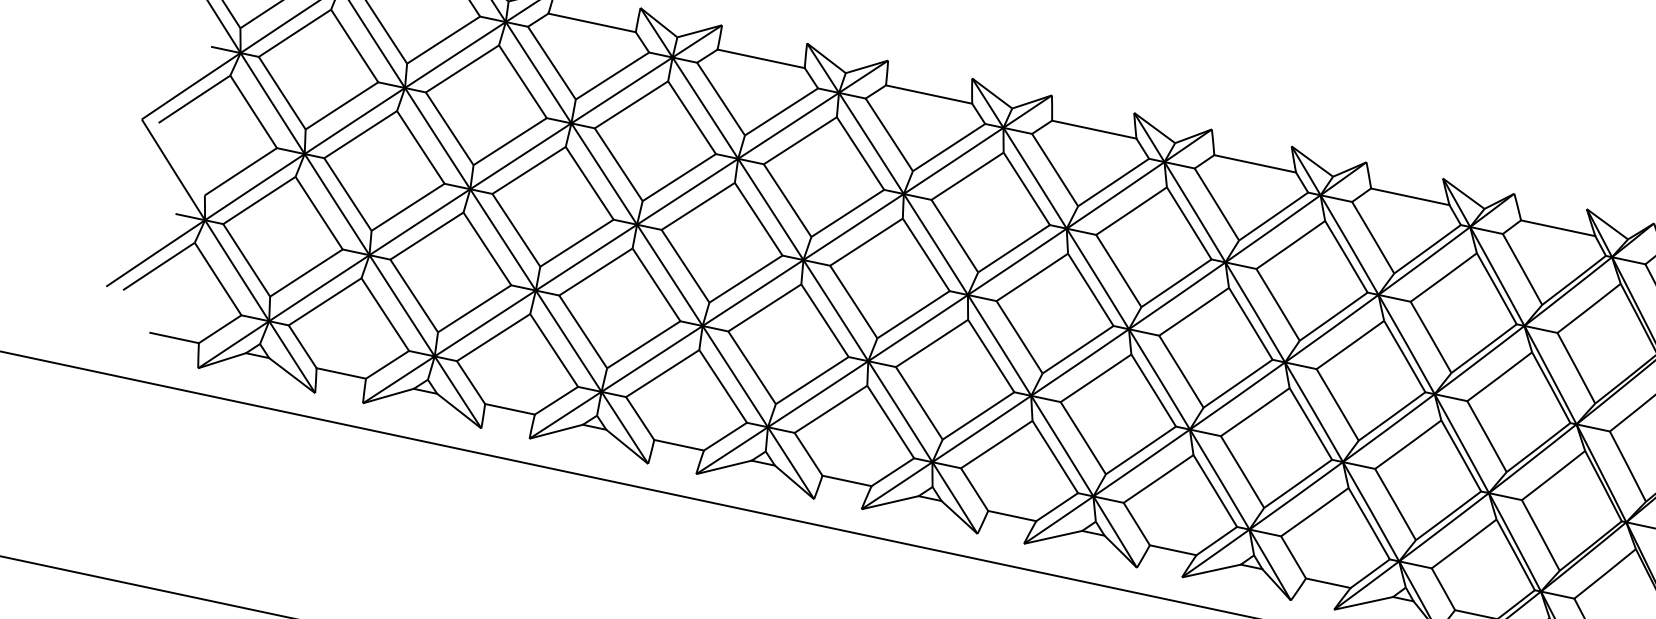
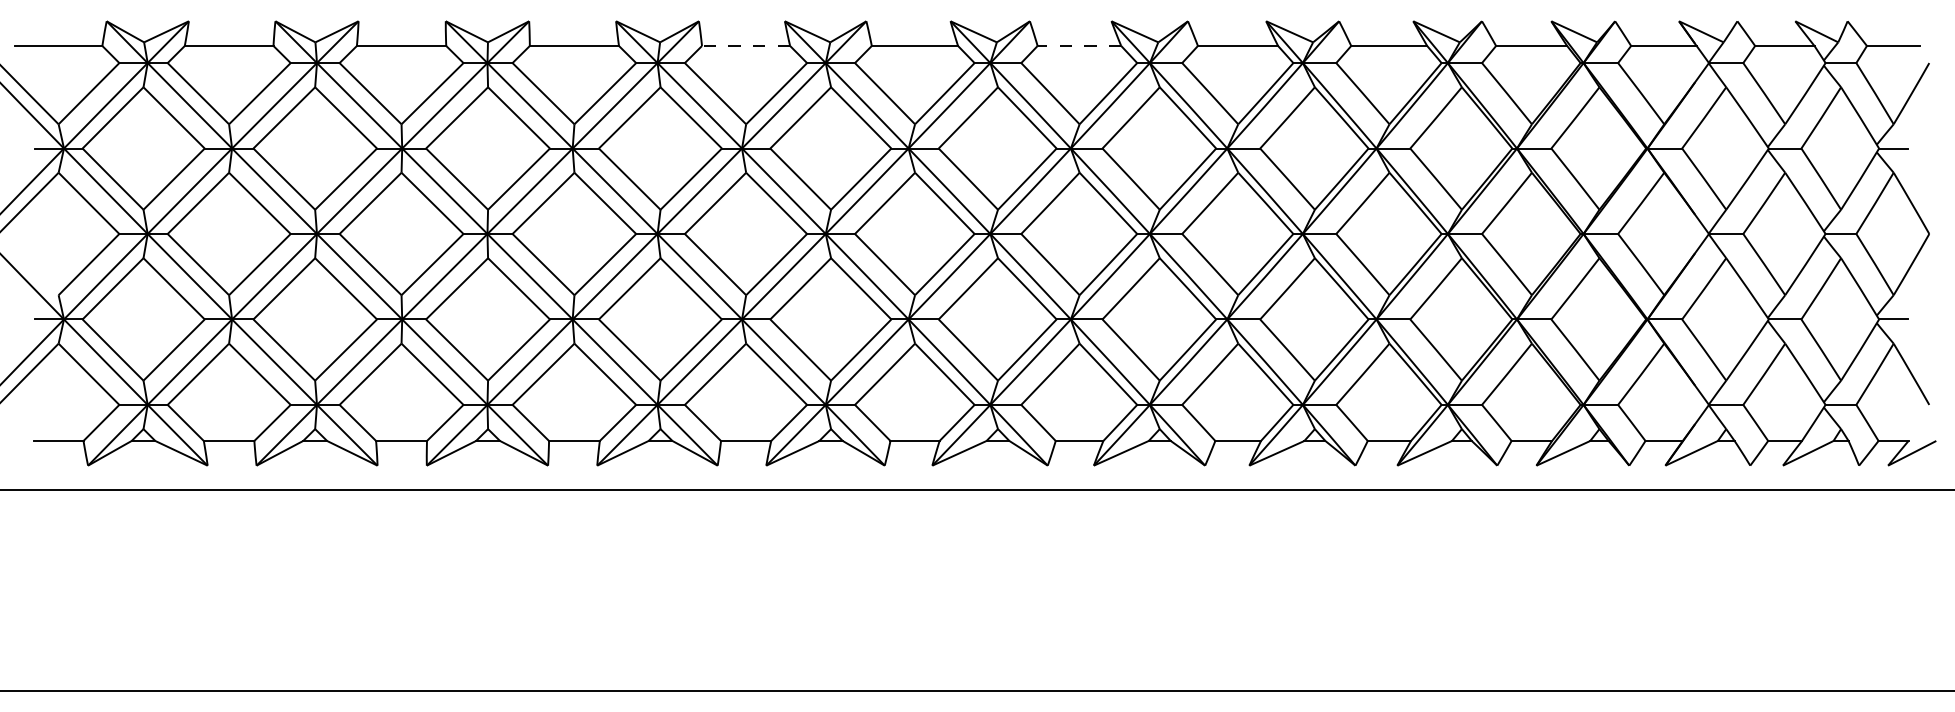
line: (928, 93) -> (745, 45), solid -> dashed
line: (1255, 163) -> (1079, 45), solid -> dashed

